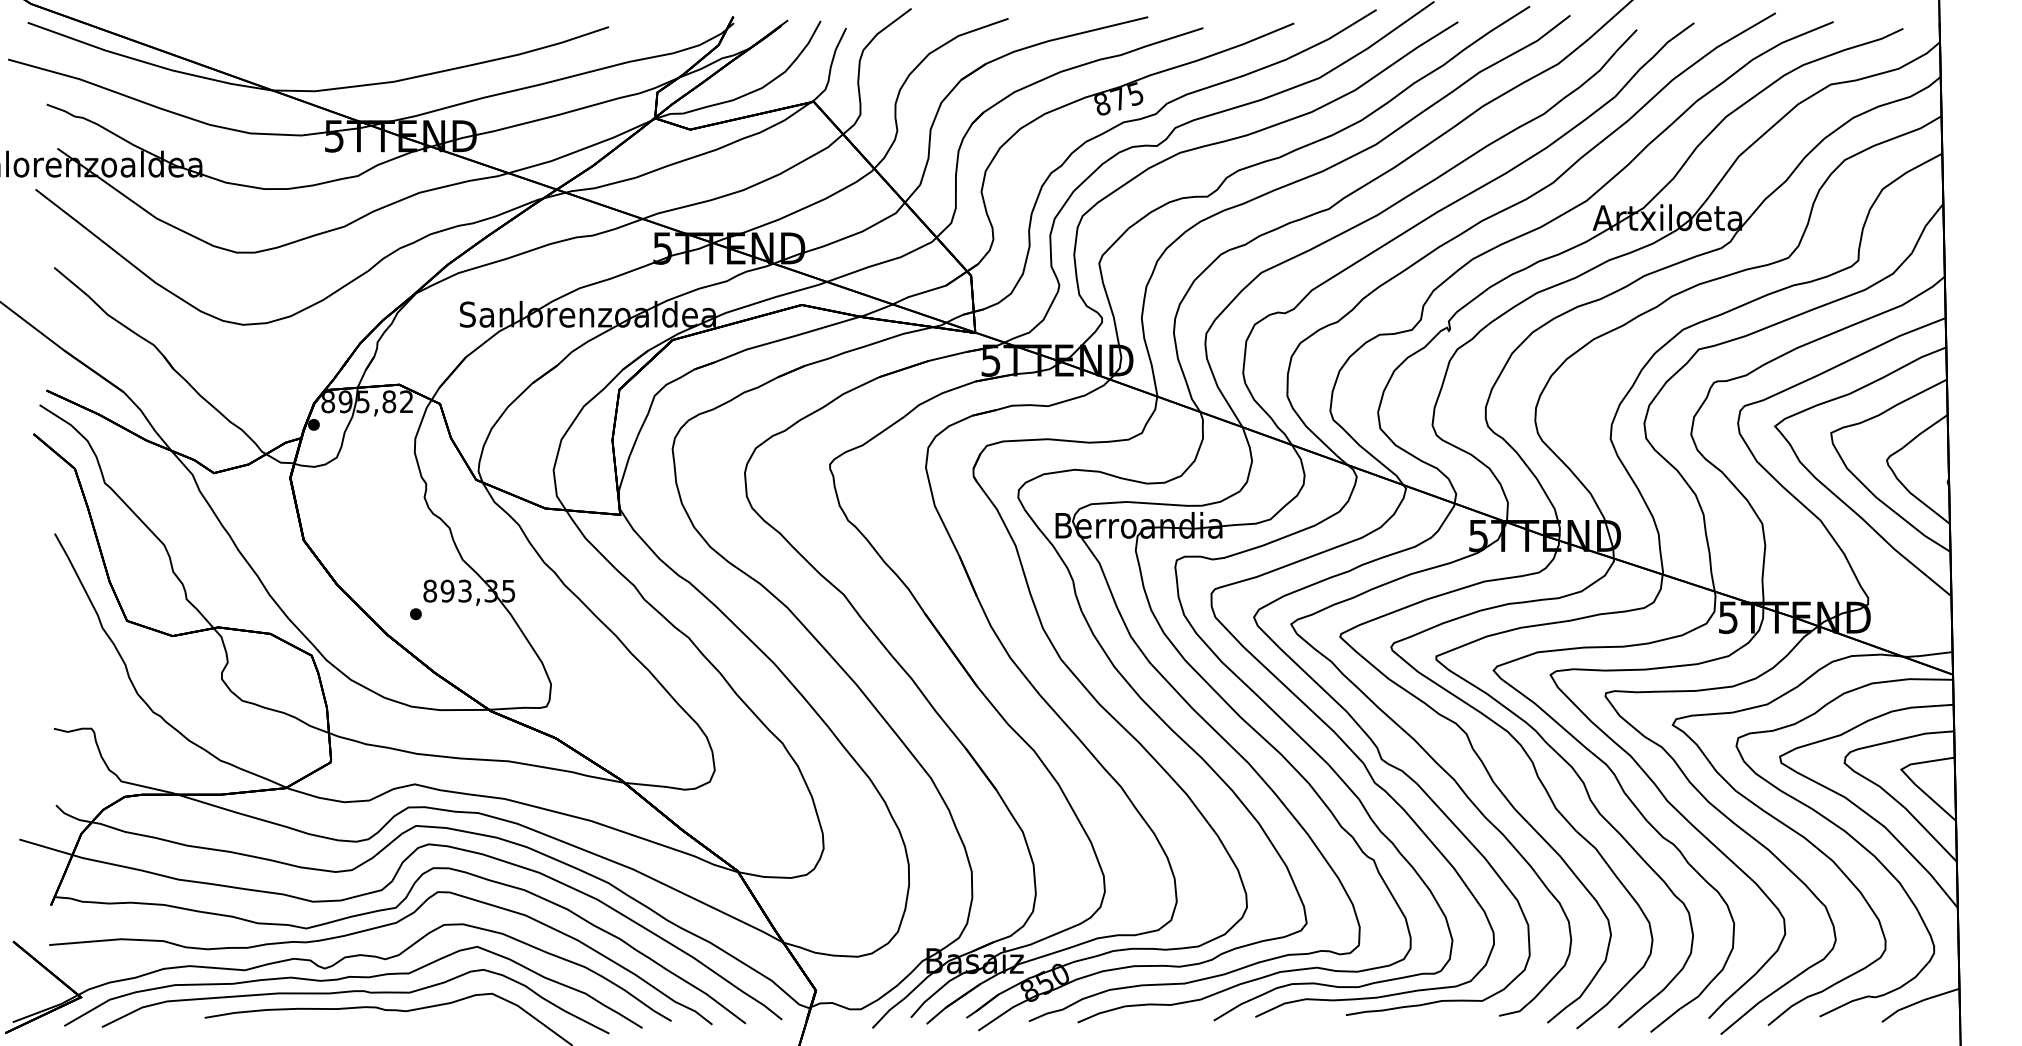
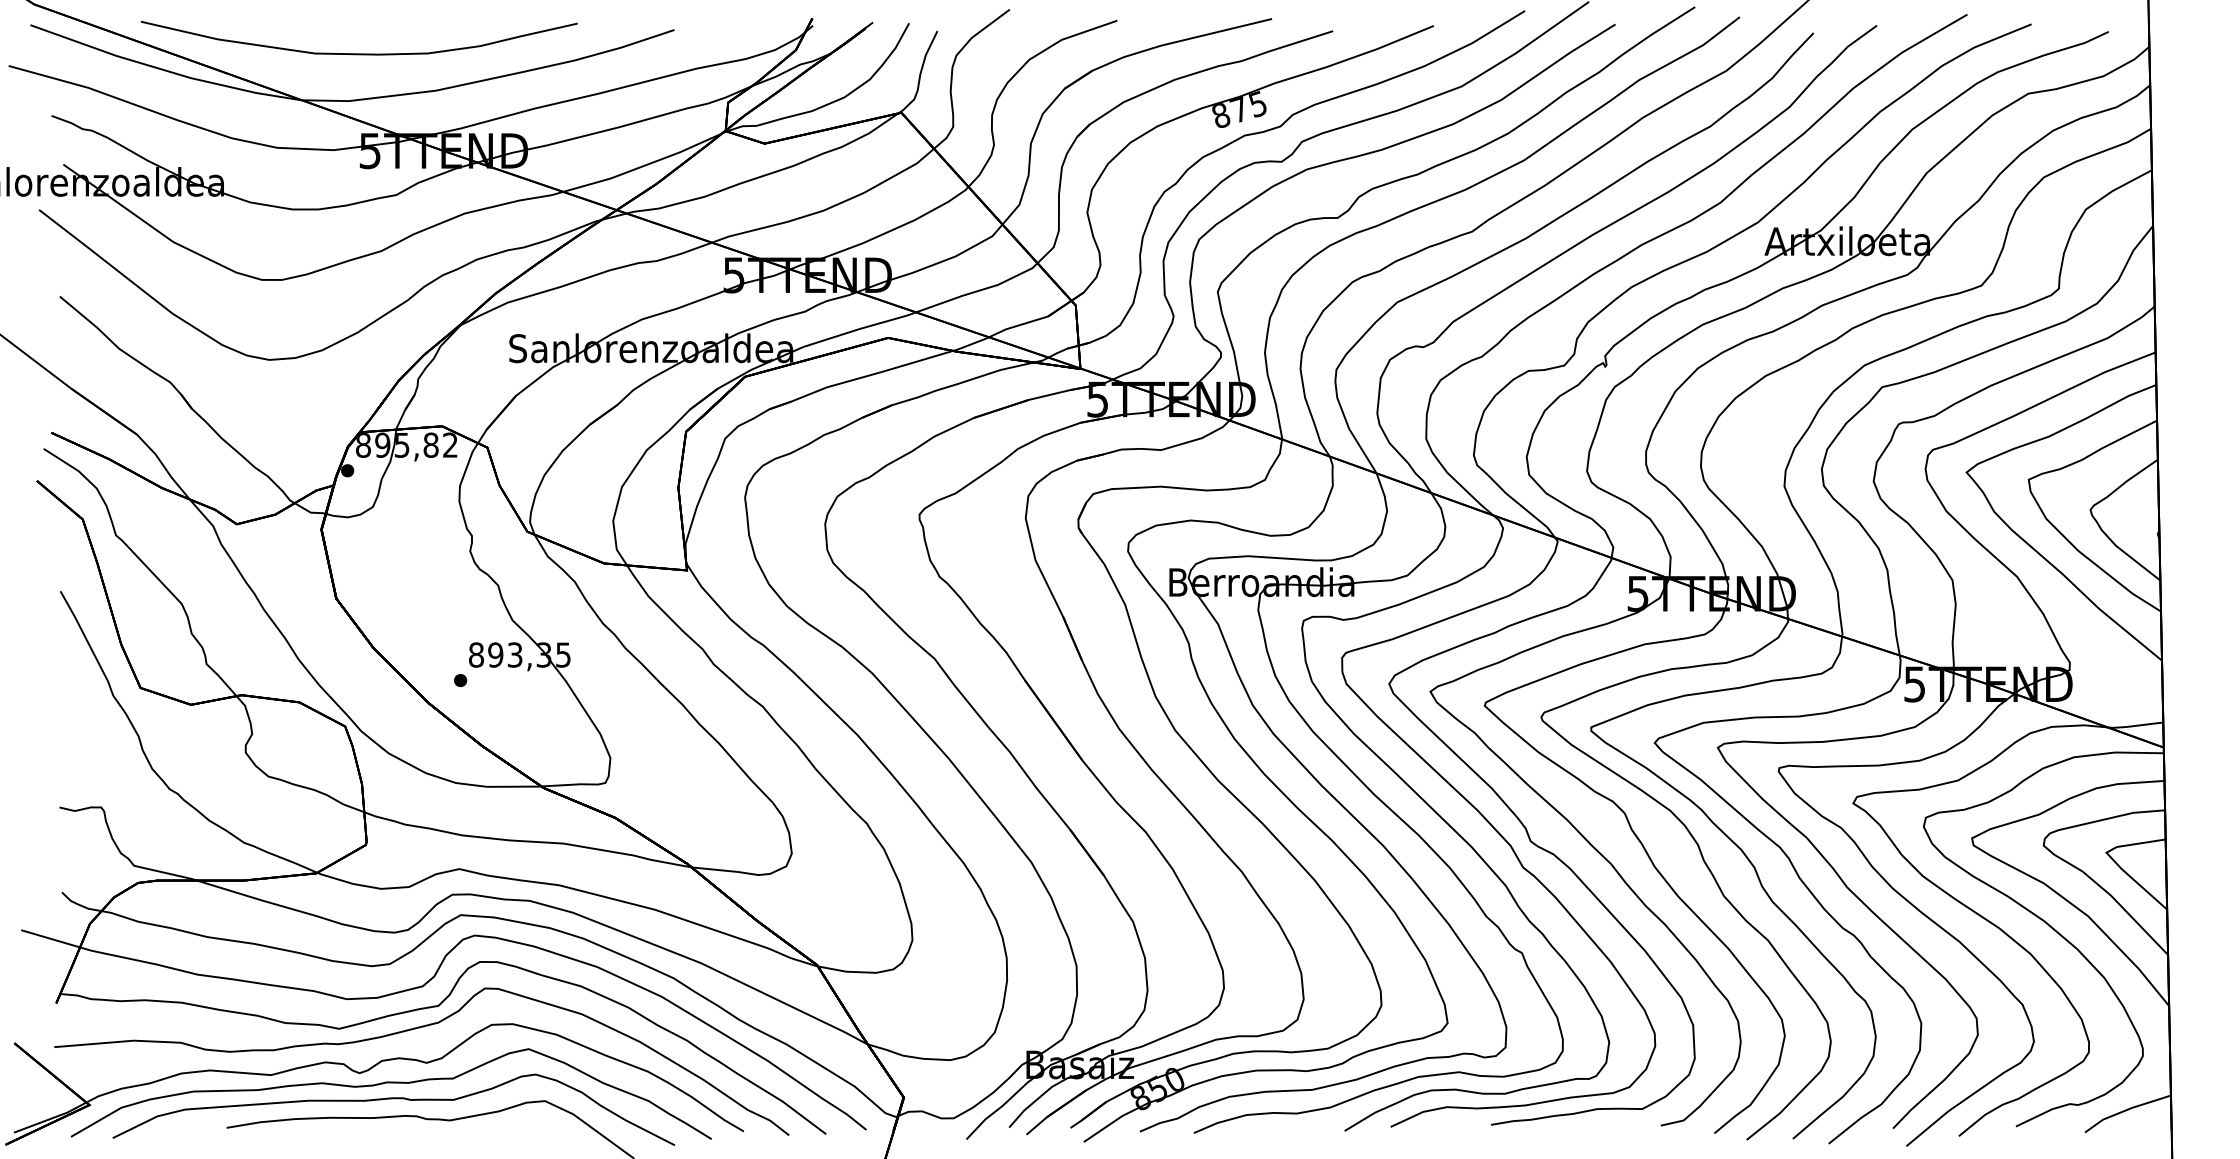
part: (323, 48) -> (358, 53), added

